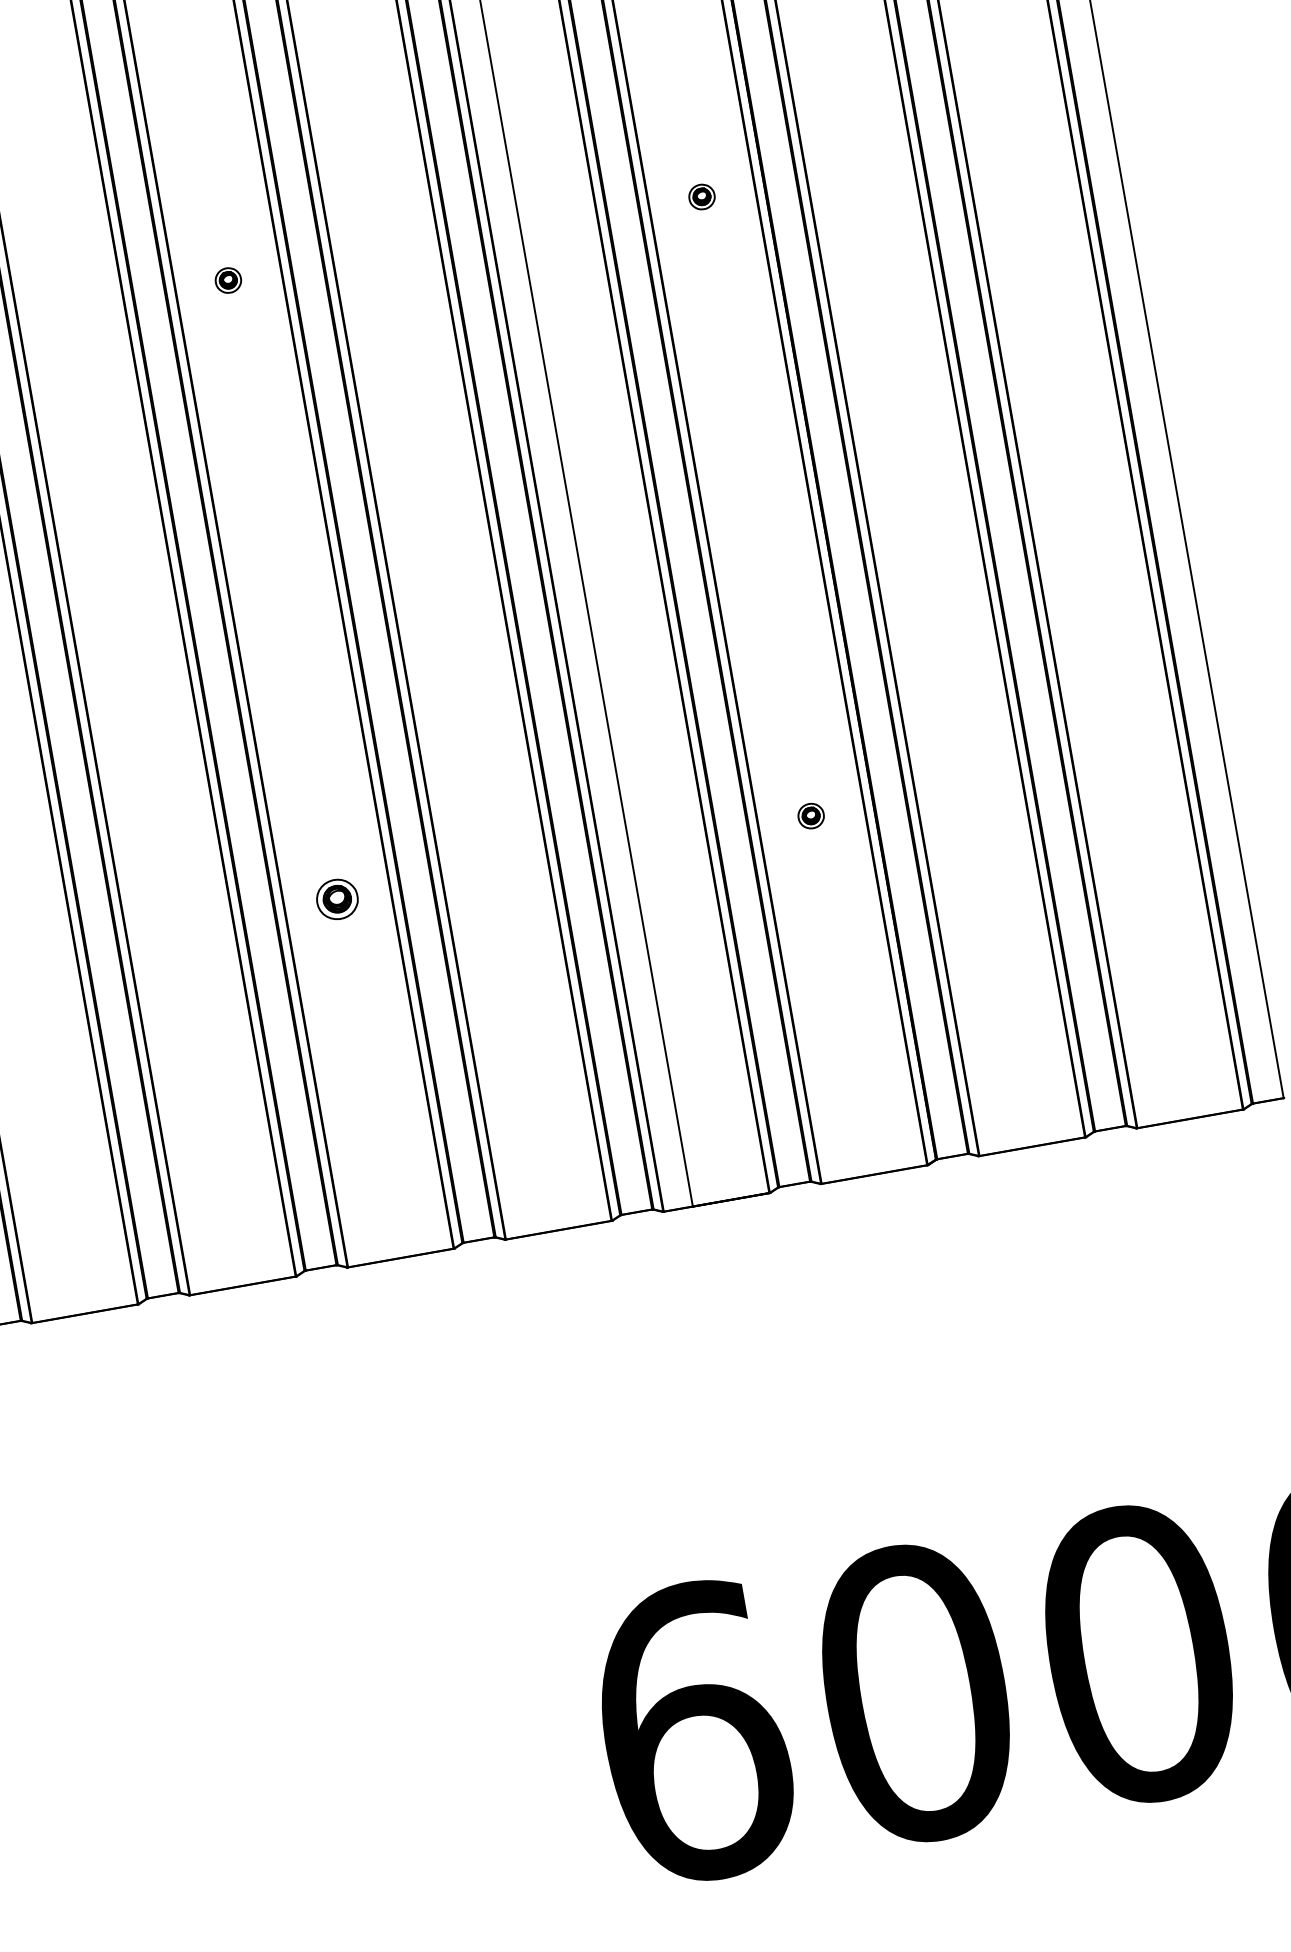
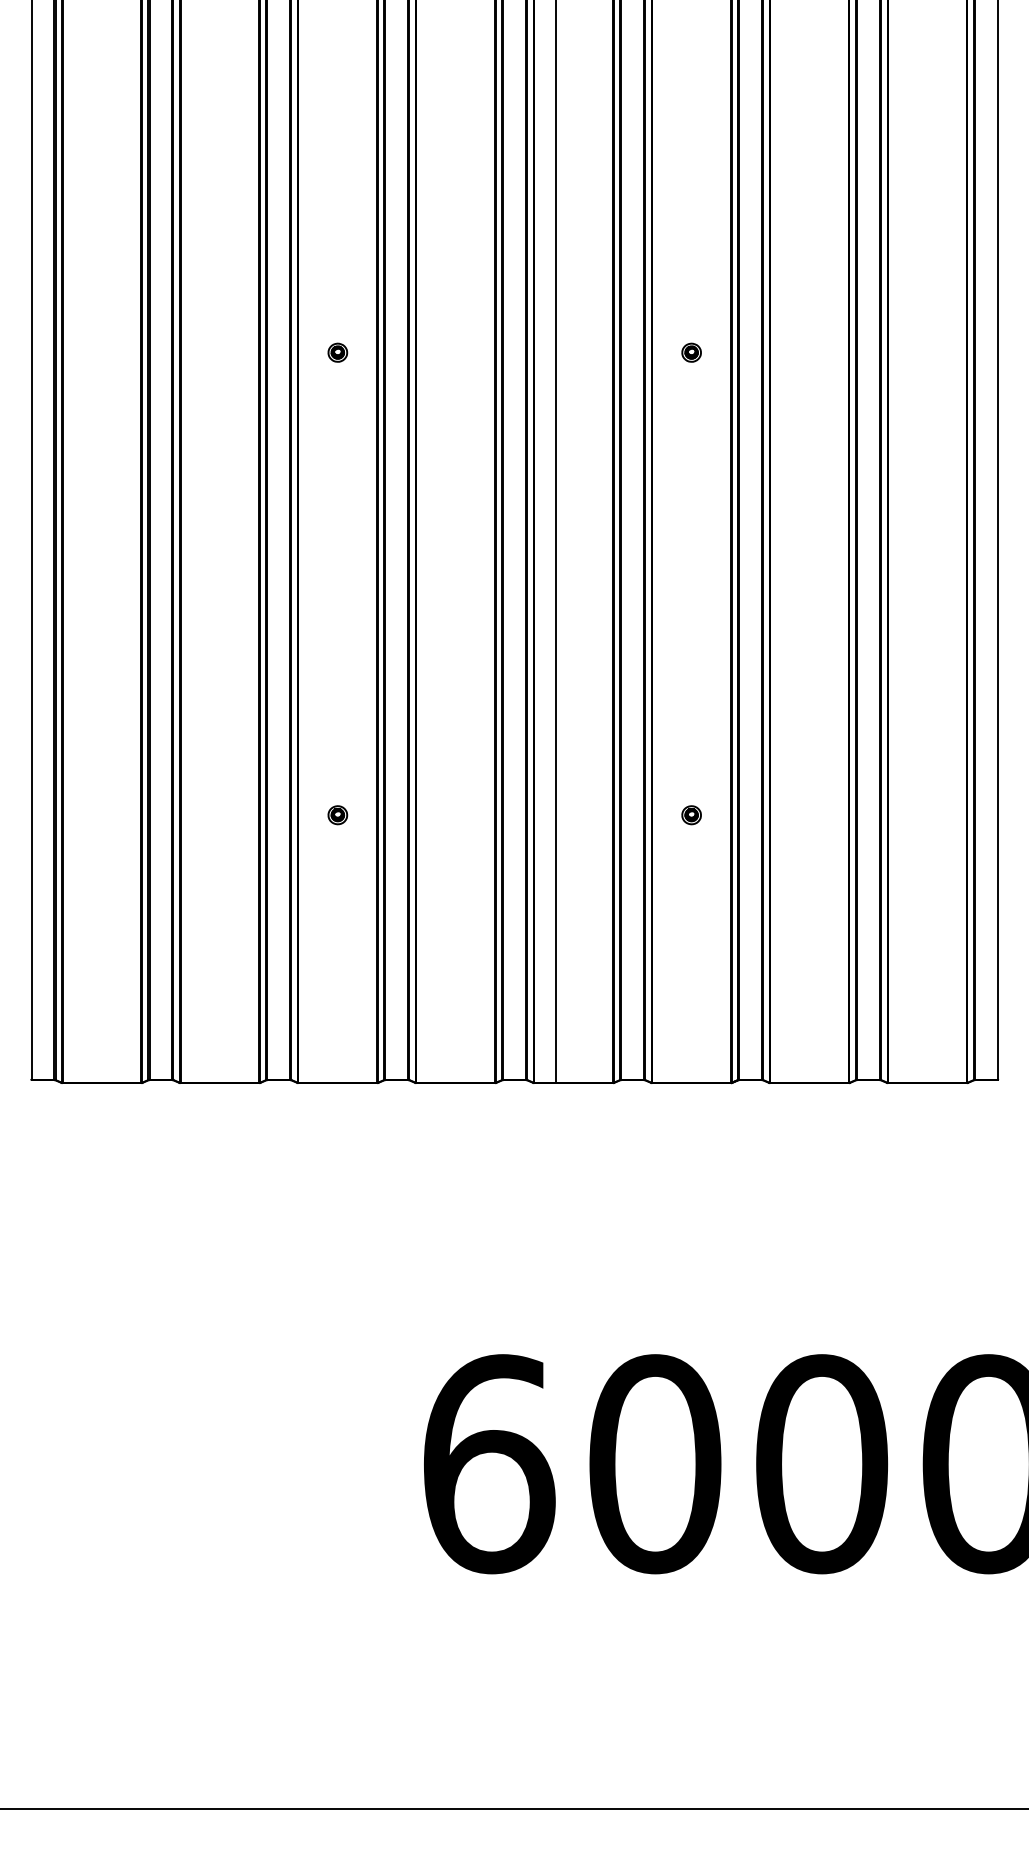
part: (337, 900) -> (337, 815), size x0.62

